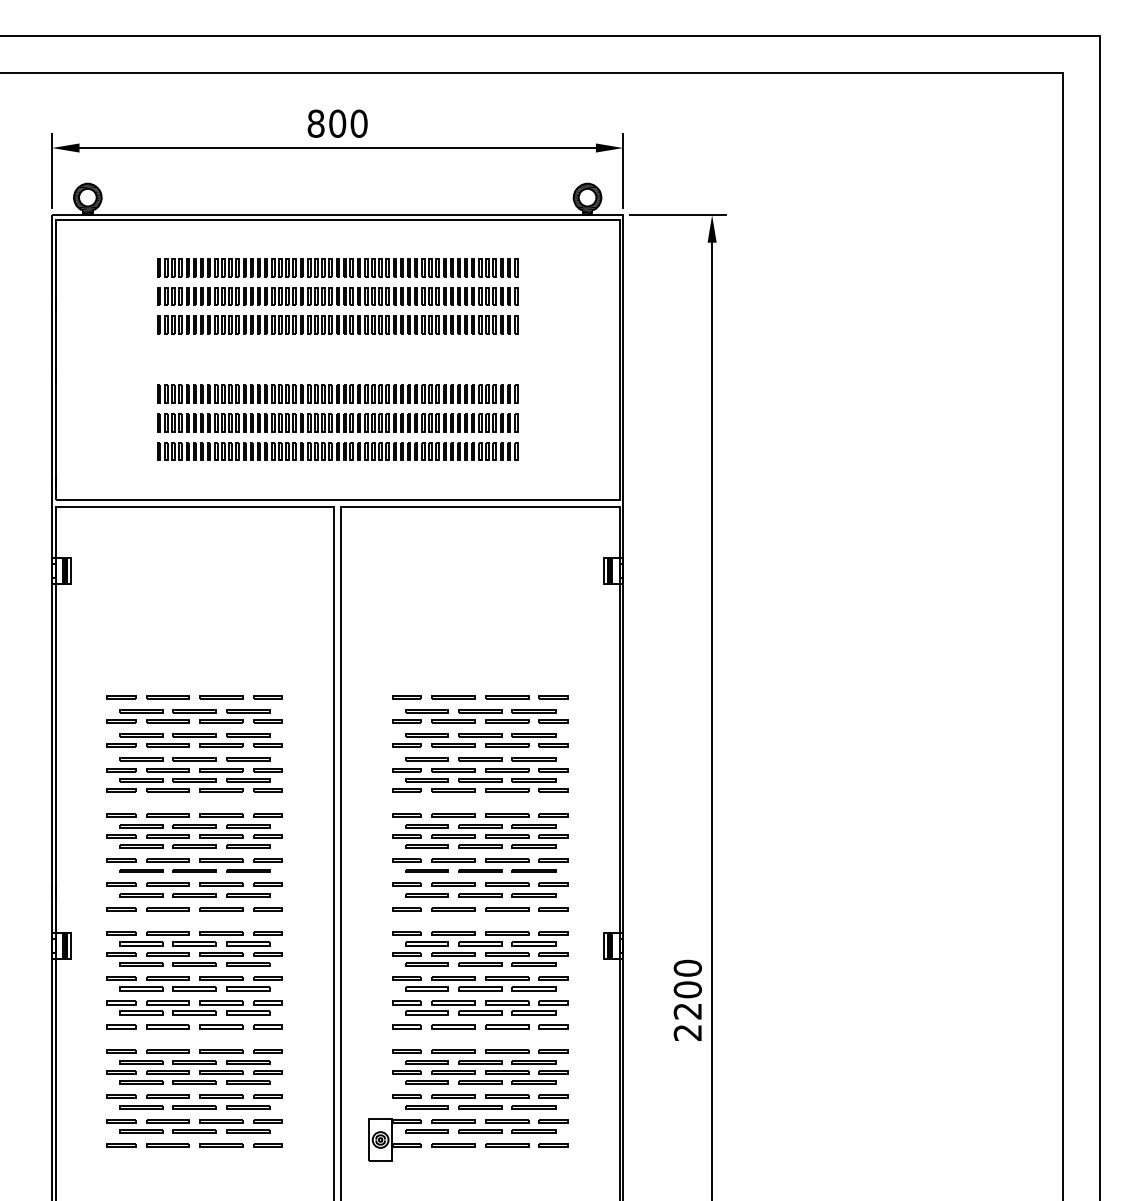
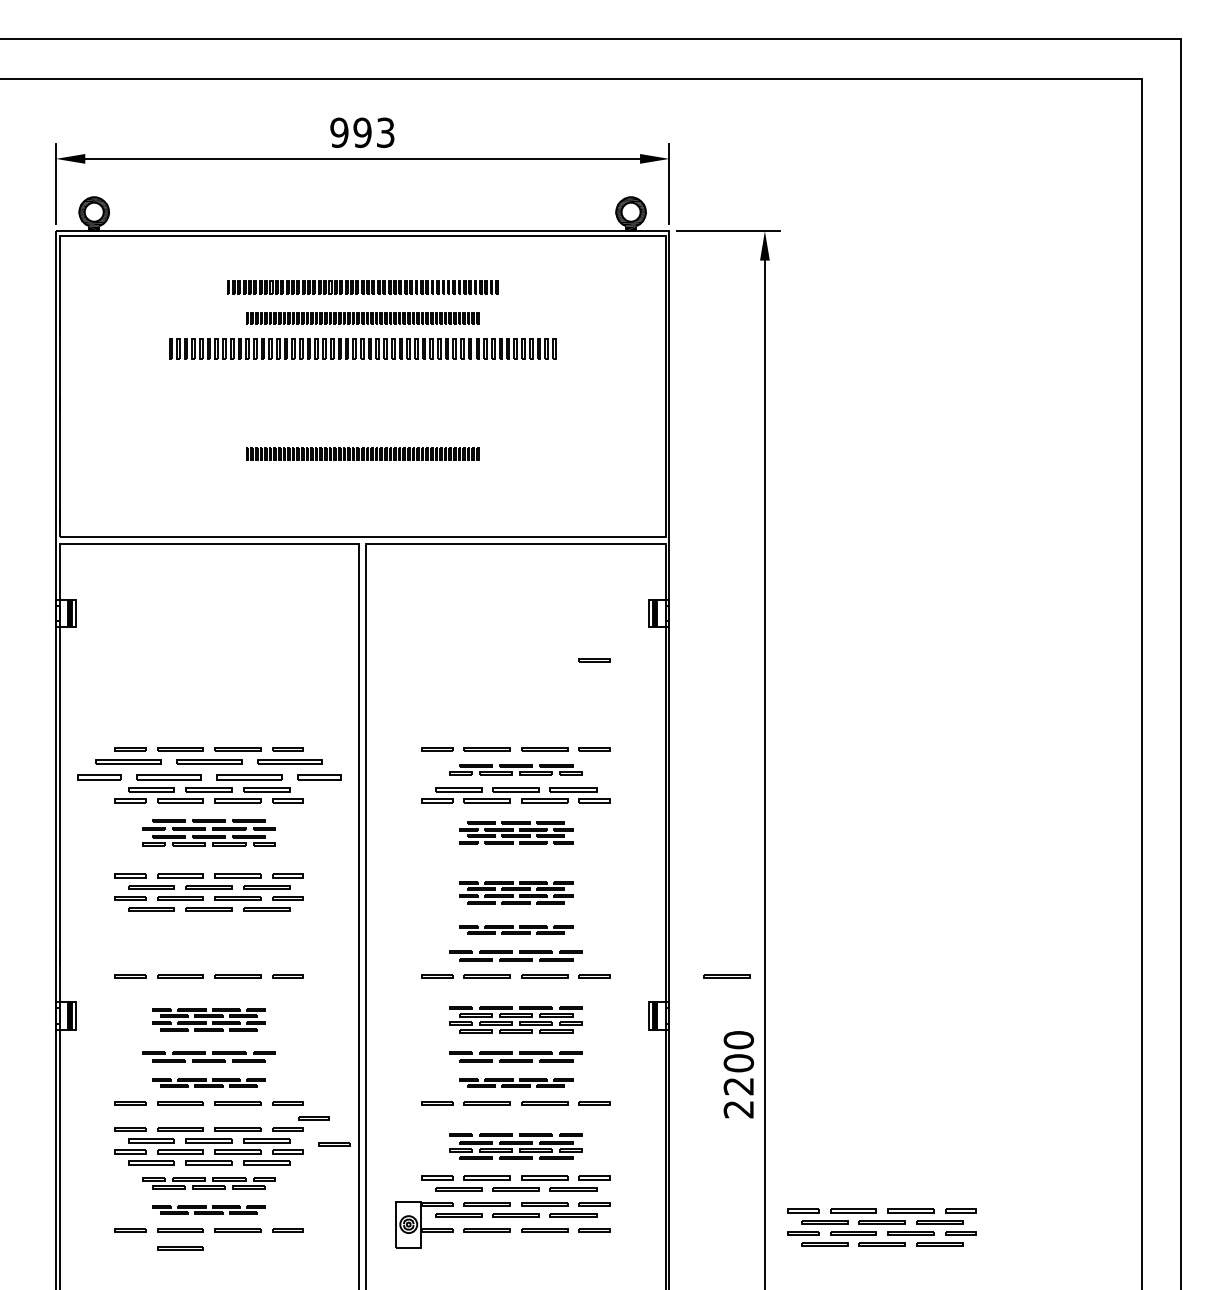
text: (337, 123) -> (362, 132), 800 -> 993
part: (337, 267) -> (362, 287), size x0.7
part: (337, 296) -> (362, 318), size x0.6
part: (337, 394) -> (362, 423), removed
part: (337, 422) -> (362, 453), size x0.6
part: (337, 451) -> (362, 484), removed
line: (553, 613) -> (594, 659), added
part: (194, 716) -> (208, 769), size x1.4
part: (479, 716) -> (515, 769), size x0.7
part: (194, 775) -> (208, 832), size x0.7
part: (479, 775) -> (515, 832), size x0.6
part: (479, 830) -> (515, 892), size x0.6
part: (194, 865) -> (208, 929), removed
part: (479, 865) -> (515, 929), size x0.6
part: (194, 889) -> (208, 955), removed
part: (479, 889) -> (515, 955), size x0.7
line: (676, 908) -> (726, 975), added
part: (194, 949) -> (208, 1019), size x0.6
part: (479, 949) -> (515, 1019), size x0.7
part: (194, 983) -> (208, 1056), size x0.7
part: (479, 983) -> (515, 1056), size x0.7
part: (194, 1007) -> (208, 1082), size x0.6
part: (479, 1007) -> (515, 1082), size x0.6
line: (291, 1040) -> (313, 1117), added
line: (311, 1064) -> (334, 1143), added
part: (479, 1067) -> (515, 1146), size x0.7
part: (194, 1101) -> (208, 1183), size x0.7
part: (194, 1125) -> (208, 1209), size x0.6
part: (820, 1142) -> (881, 1227), added
line: (168, 1161) -> (180, 1247), added

